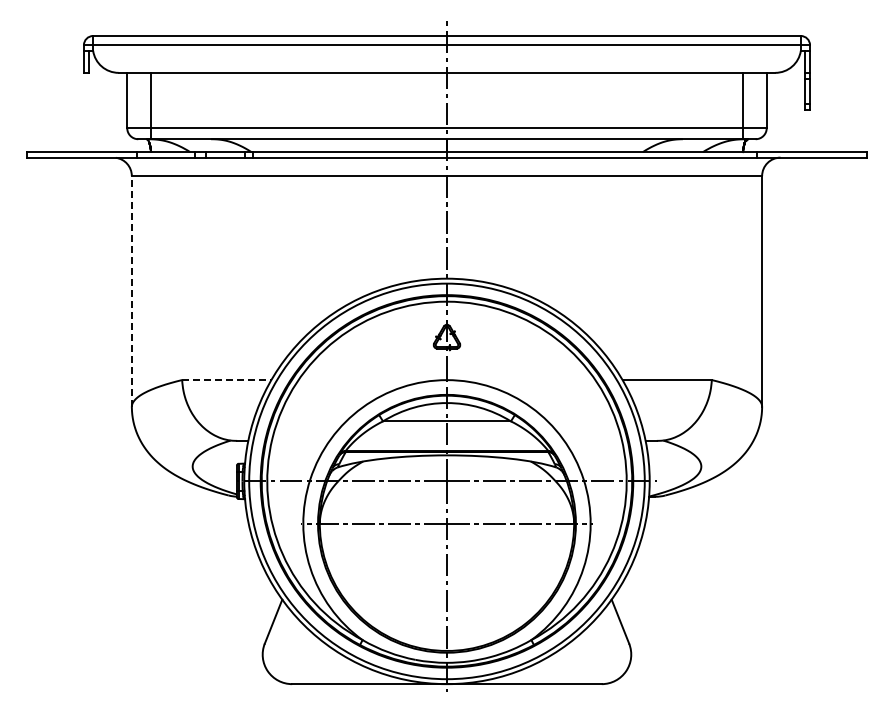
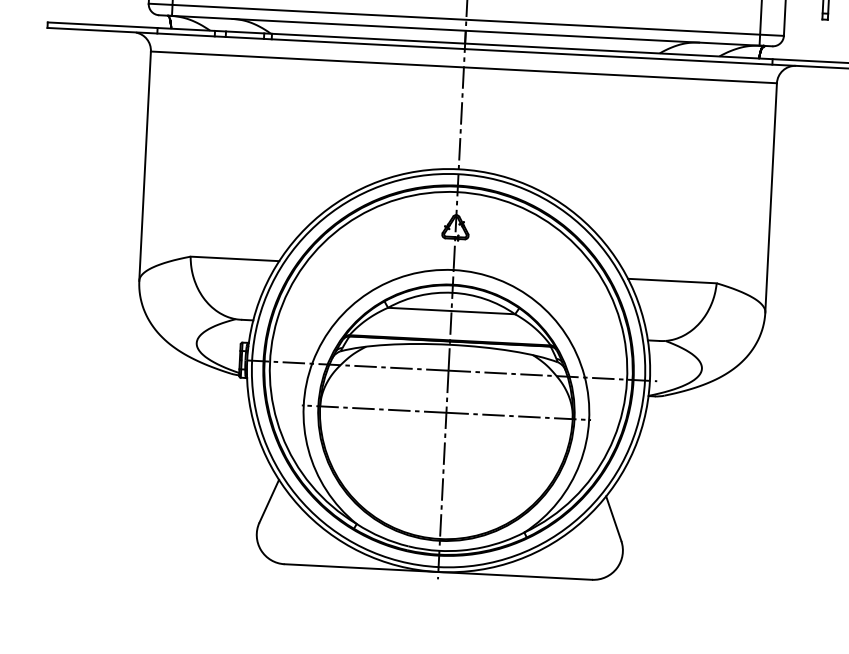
line: (131, 290) -> (144, 165), dashed -> solid
line: (226, 380) -> (234, 259), dashed -> solid

